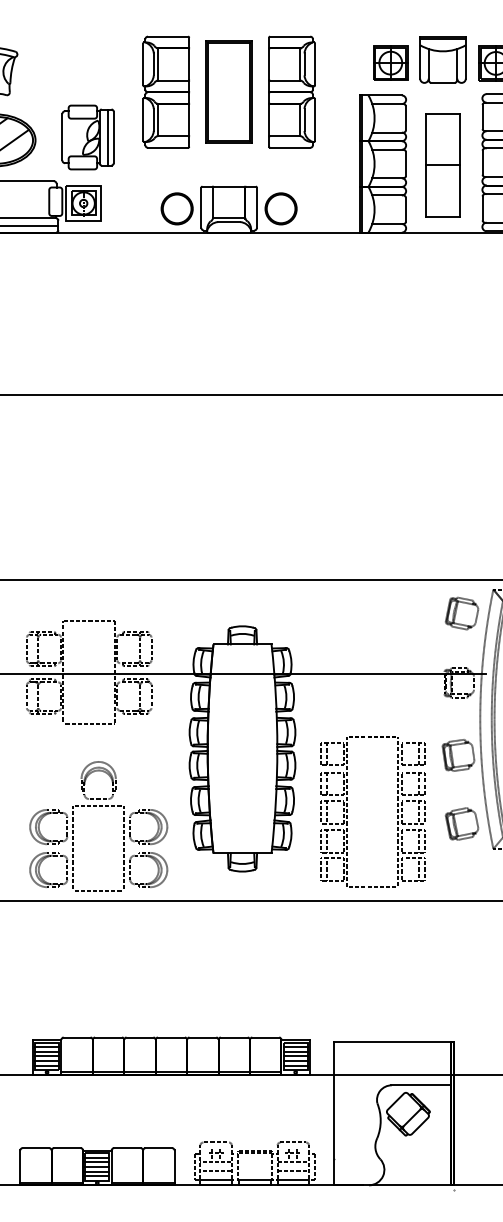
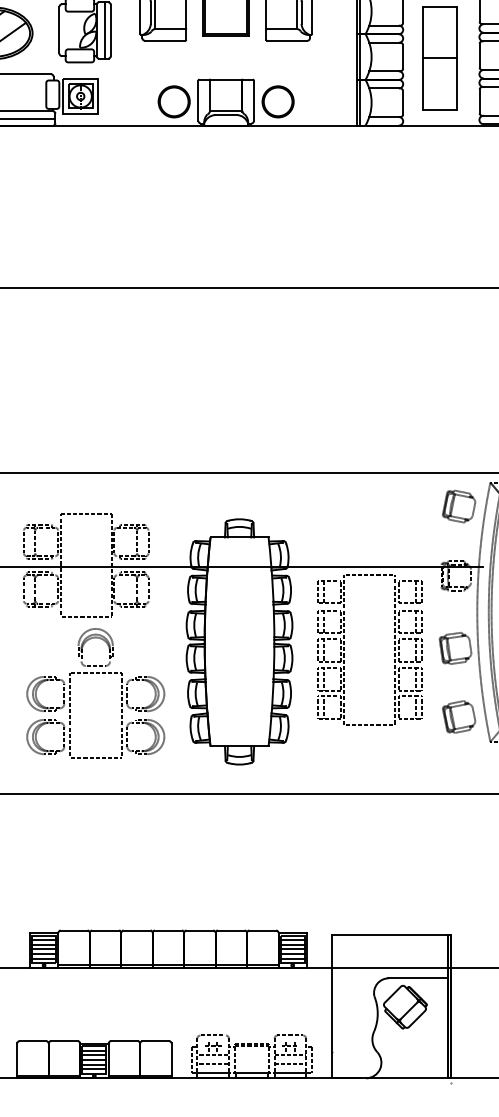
part: (99, 806) -> (96, 673), moved
part: (347, 811) -> (344, 649), moved

